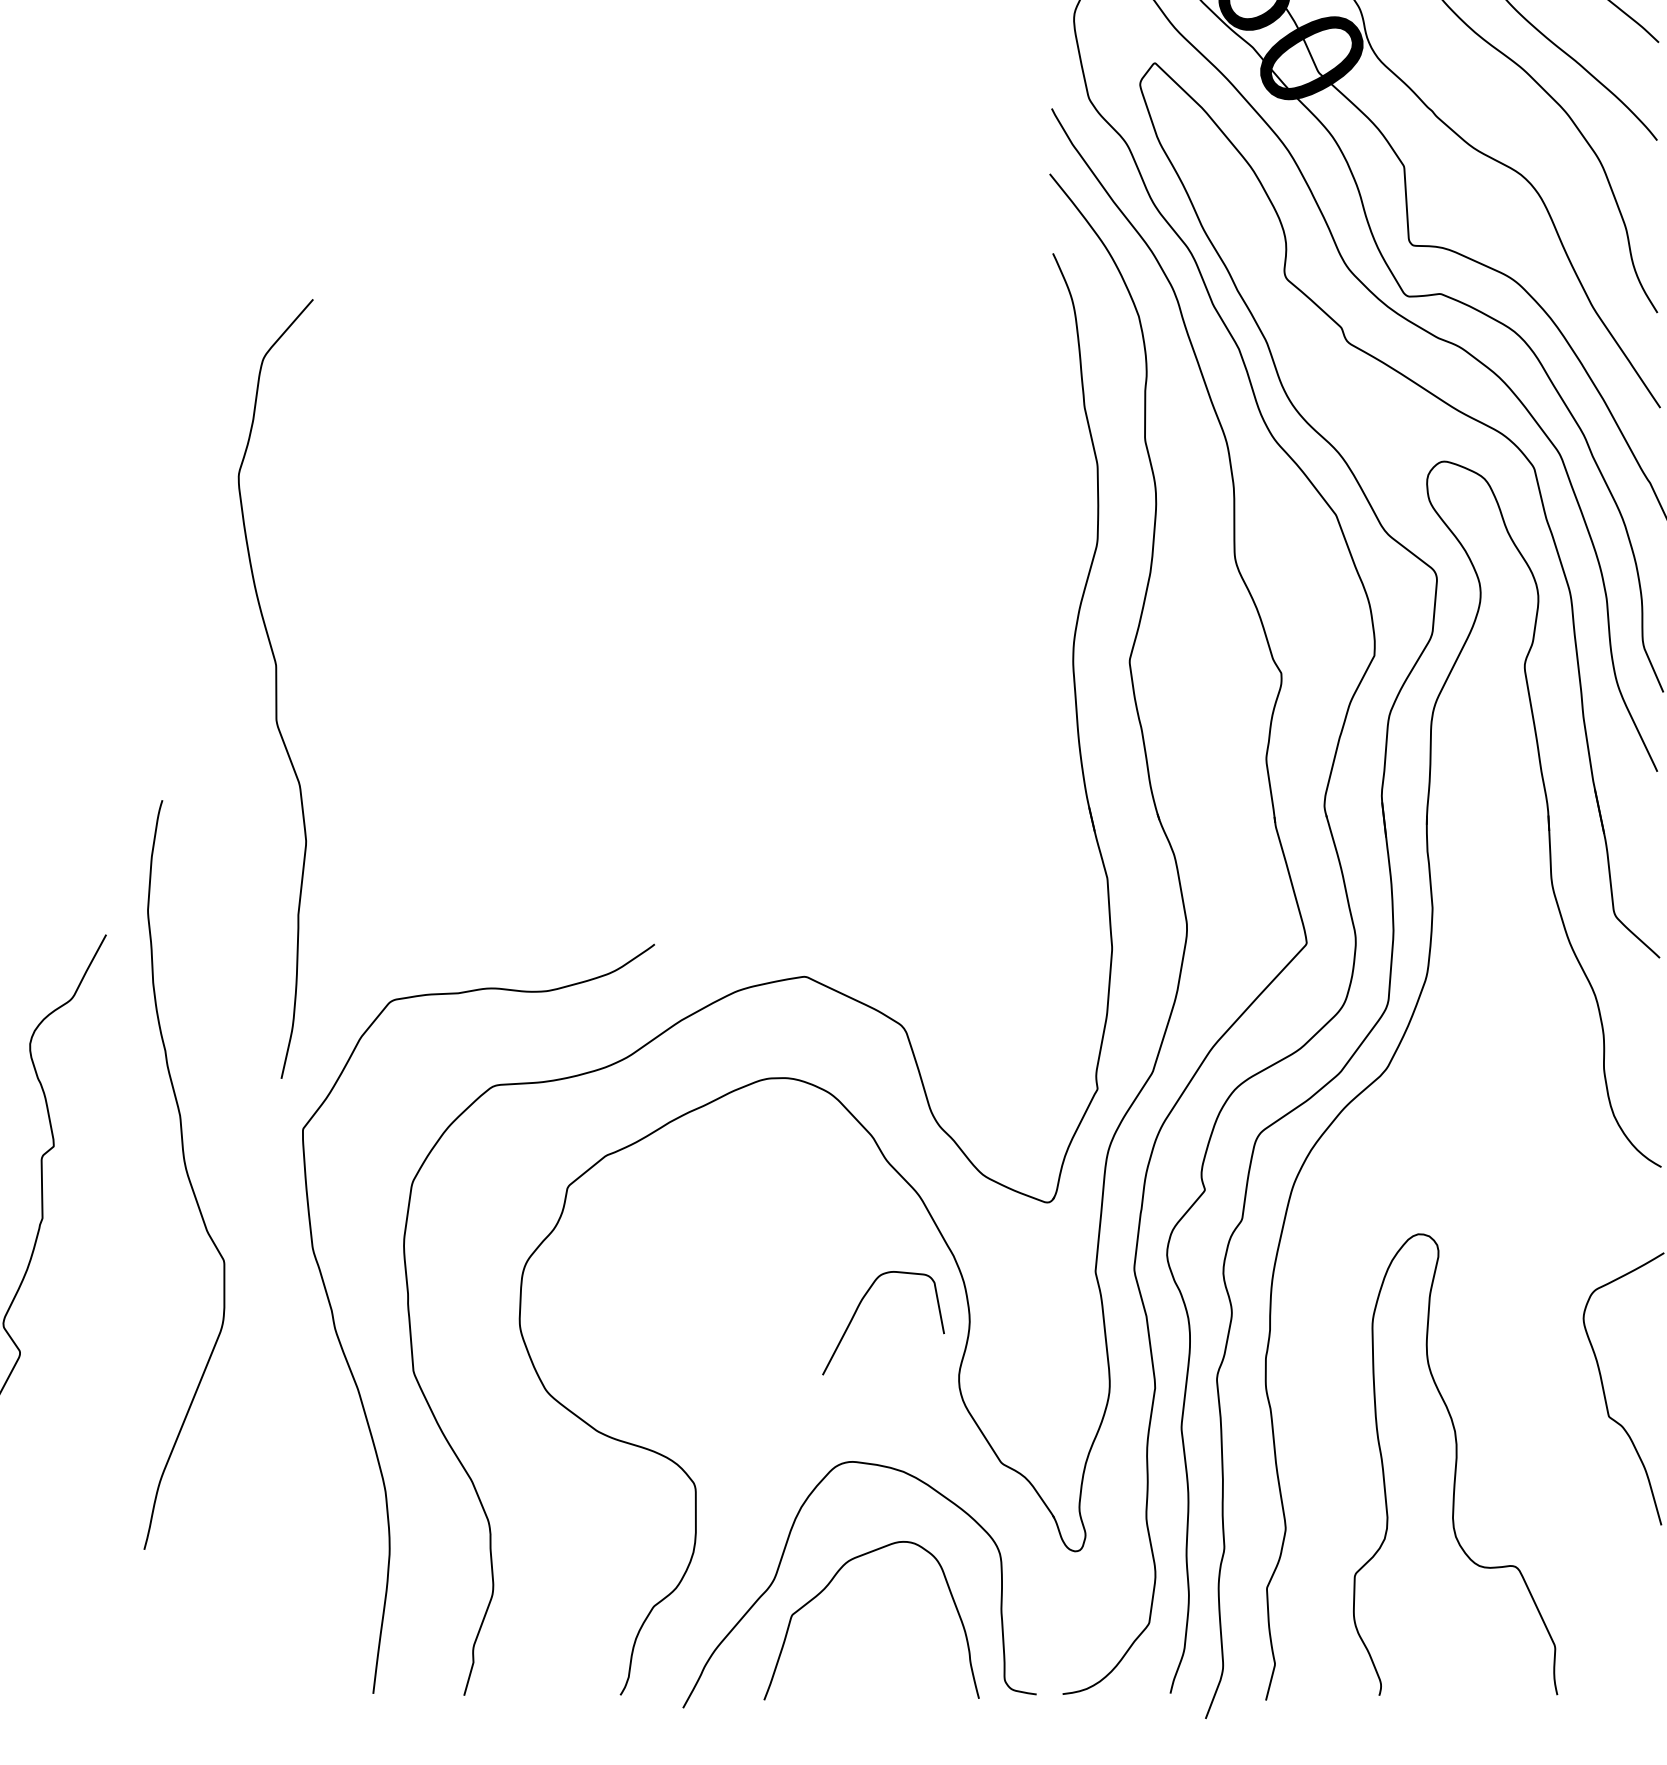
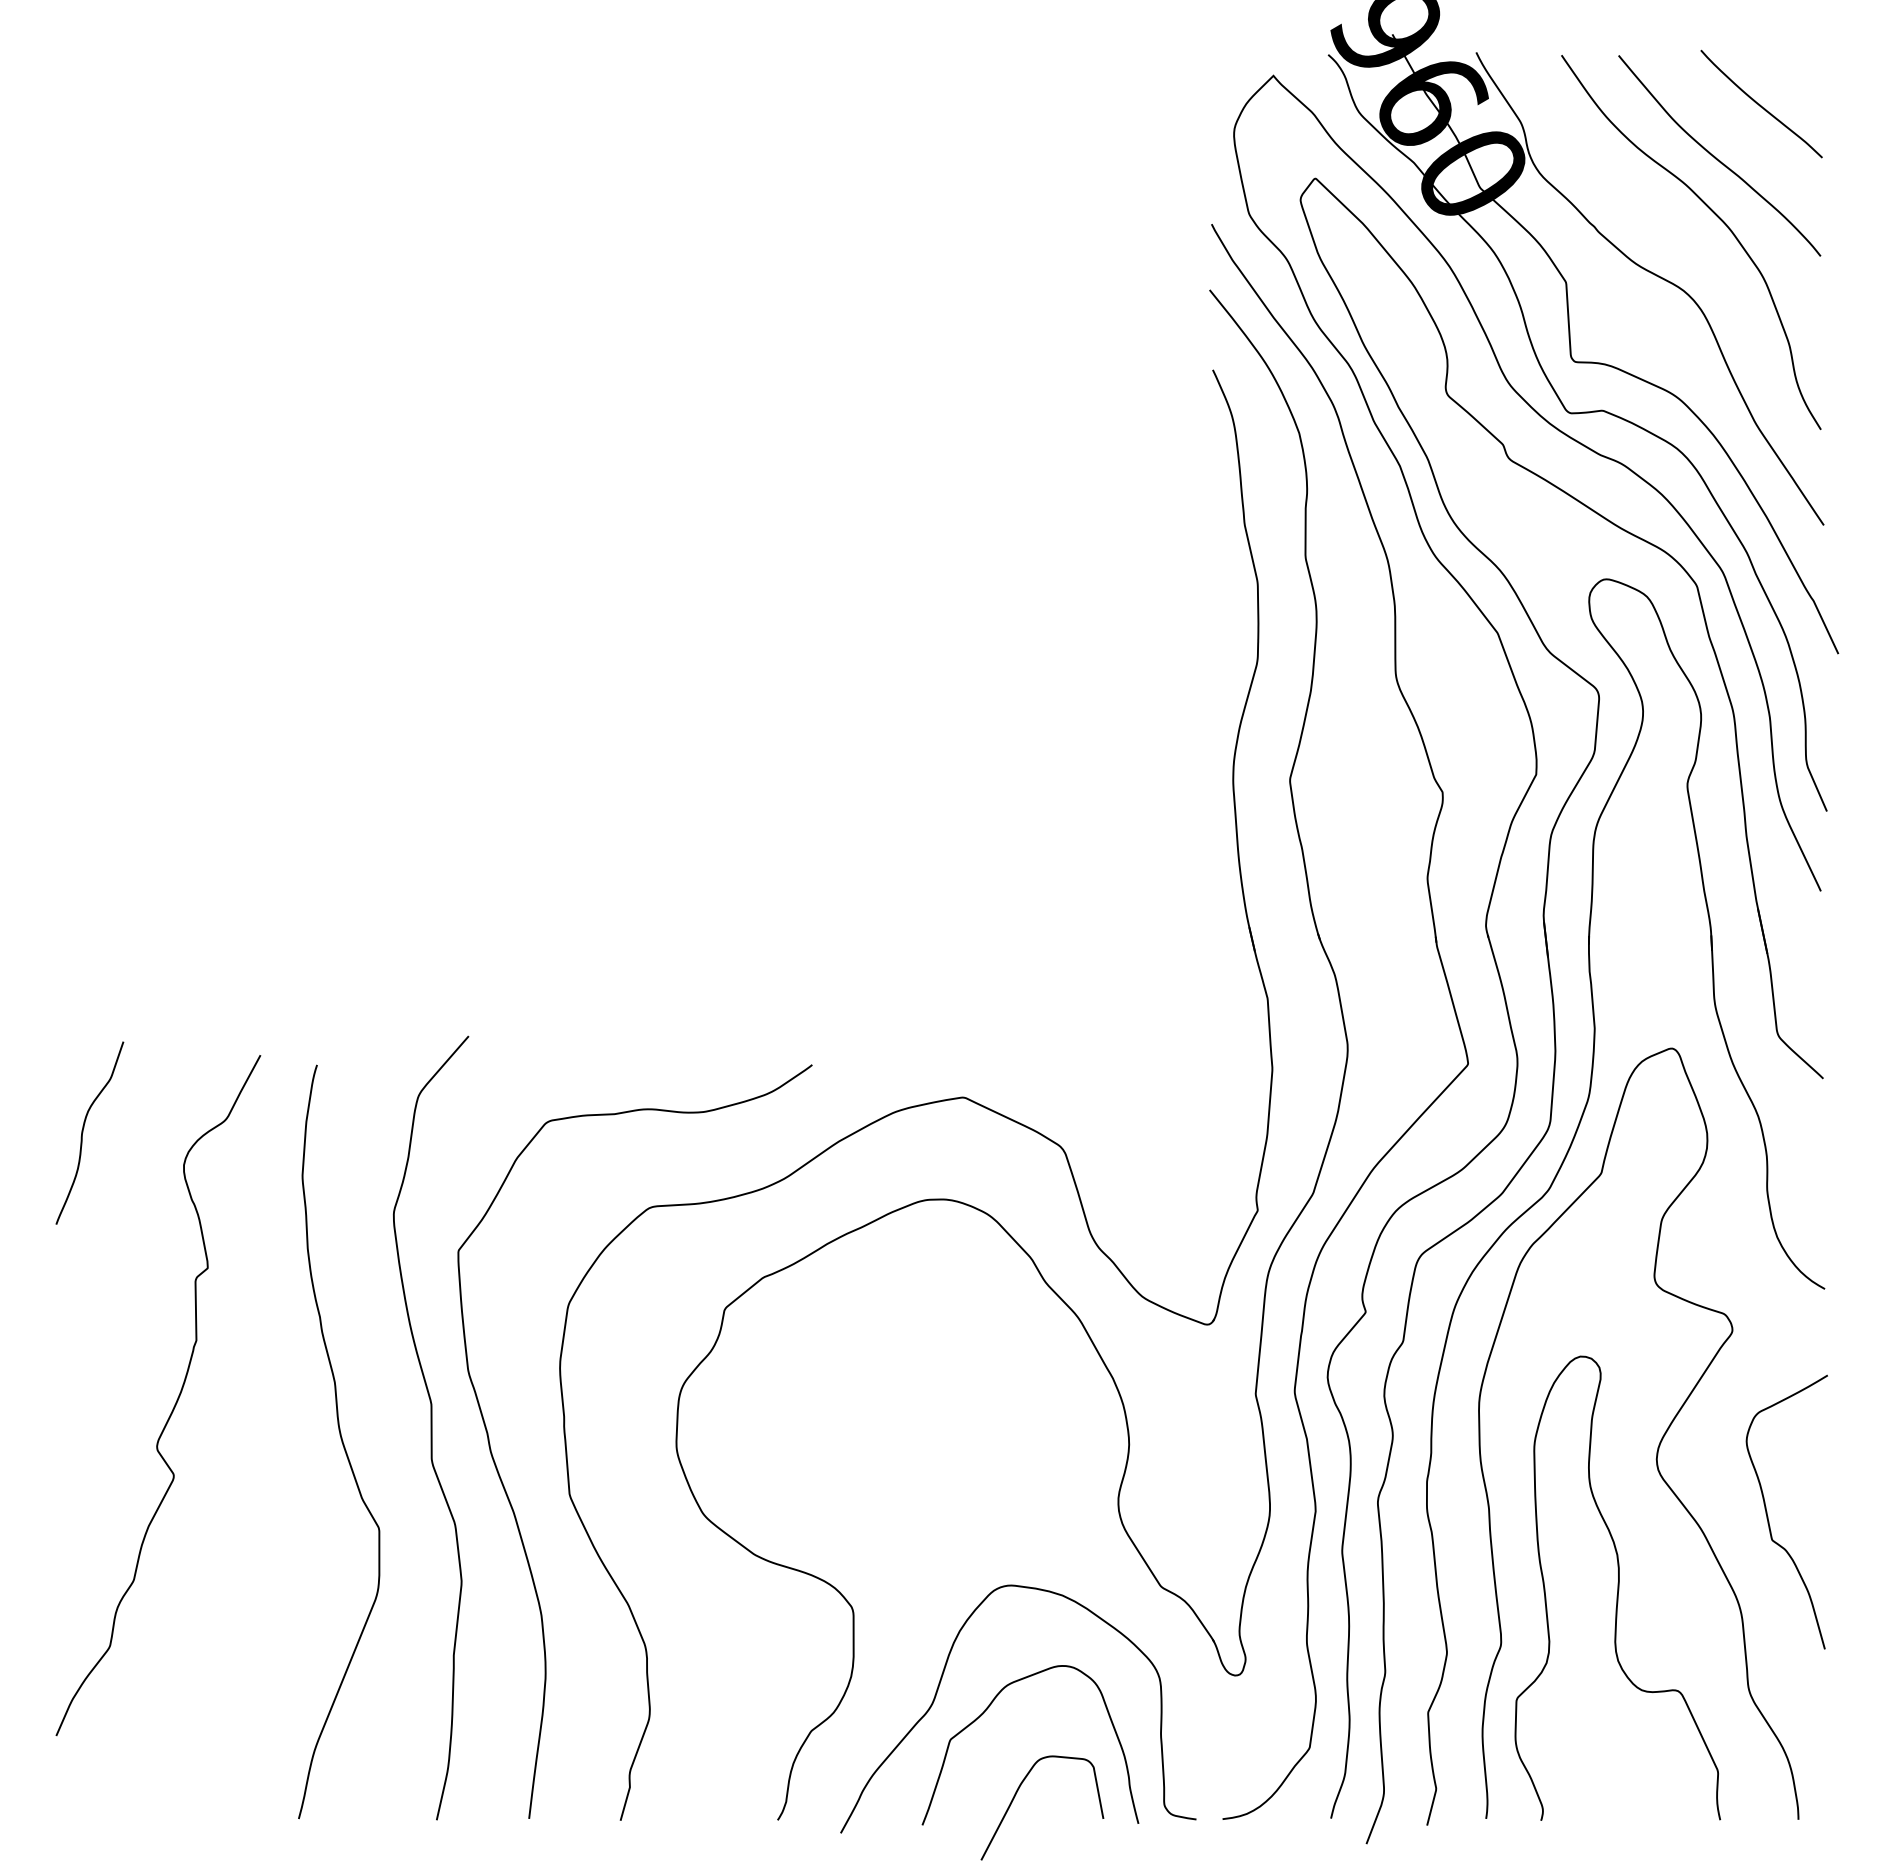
curve: (276, 688) -> (431, 1427), moved
curve: (186, 1174) -> (341, 1441), moved
curve: (857, 1309) -> (1016, 1794), moved
curve: (1495, 1321) -> (1658, 1444), added

